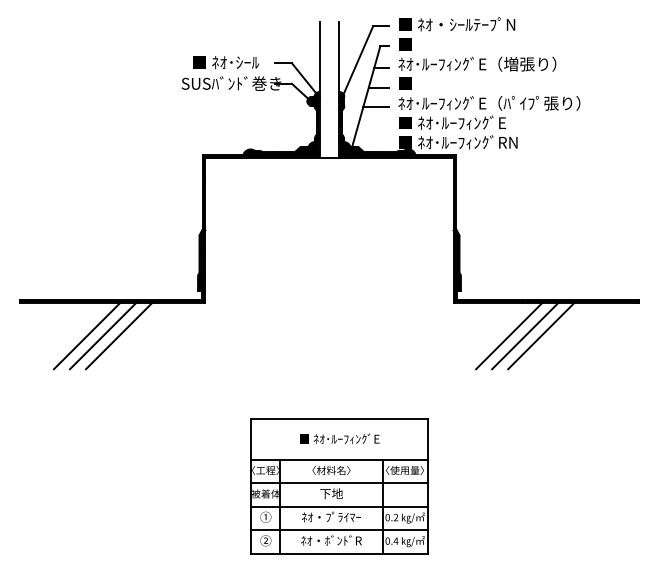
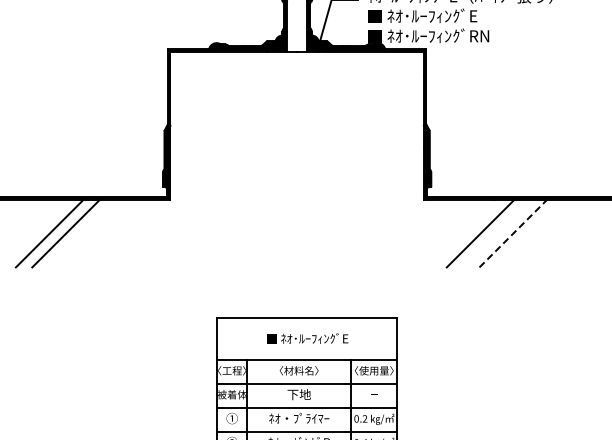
line: (119, 335) -> (82, 233), removed
line: (525, 335) -> (497, 233), removed
line: (541, 335) -> (513, 233), solid -> dashed

